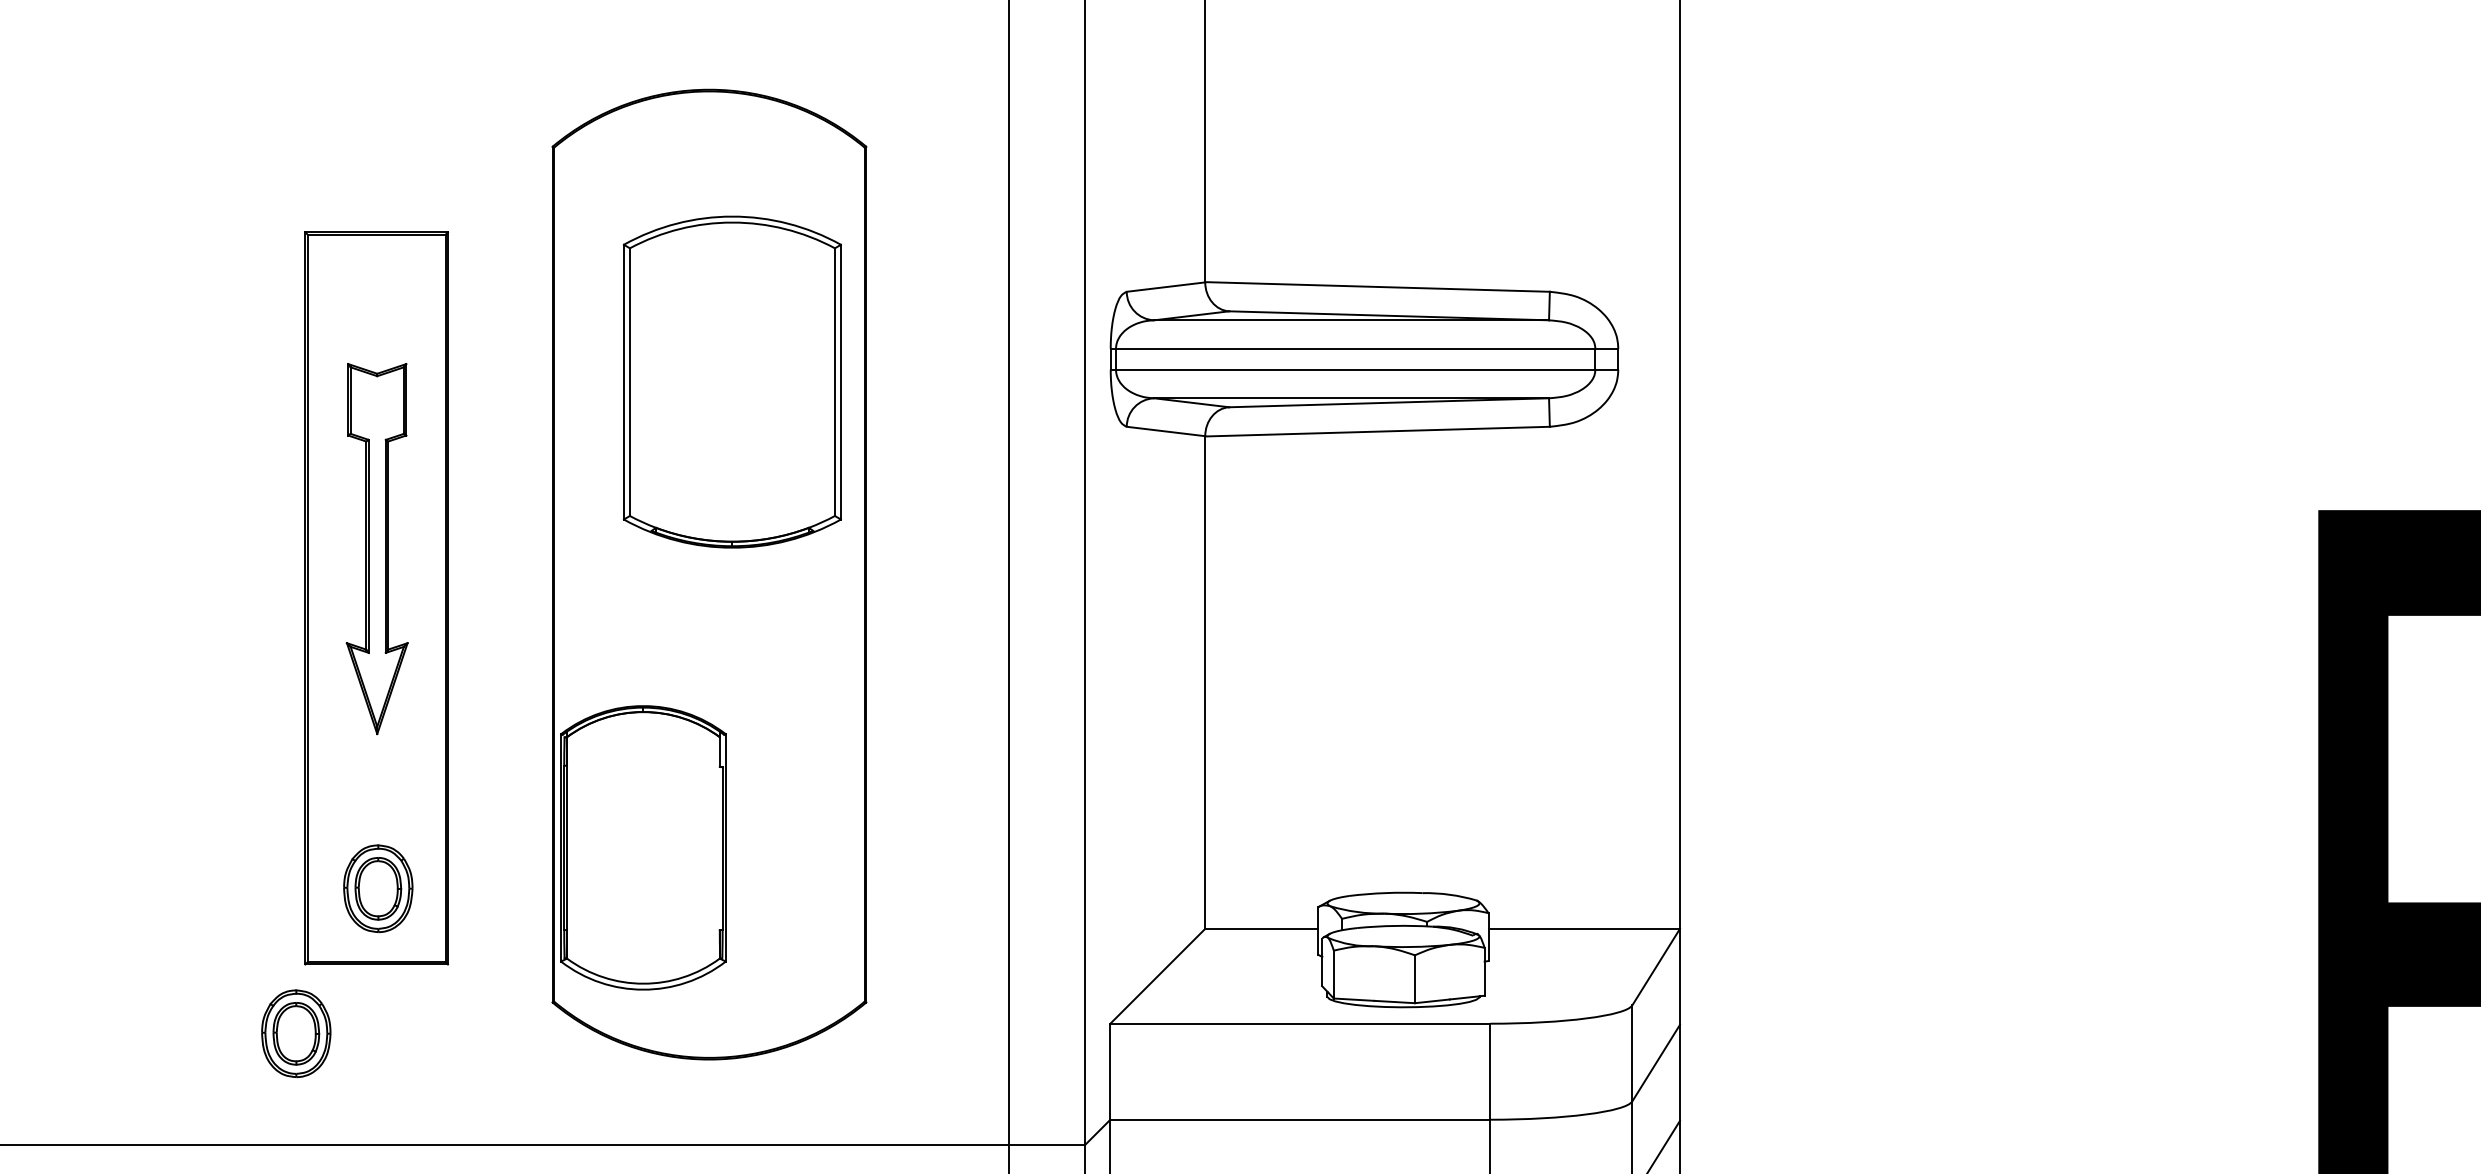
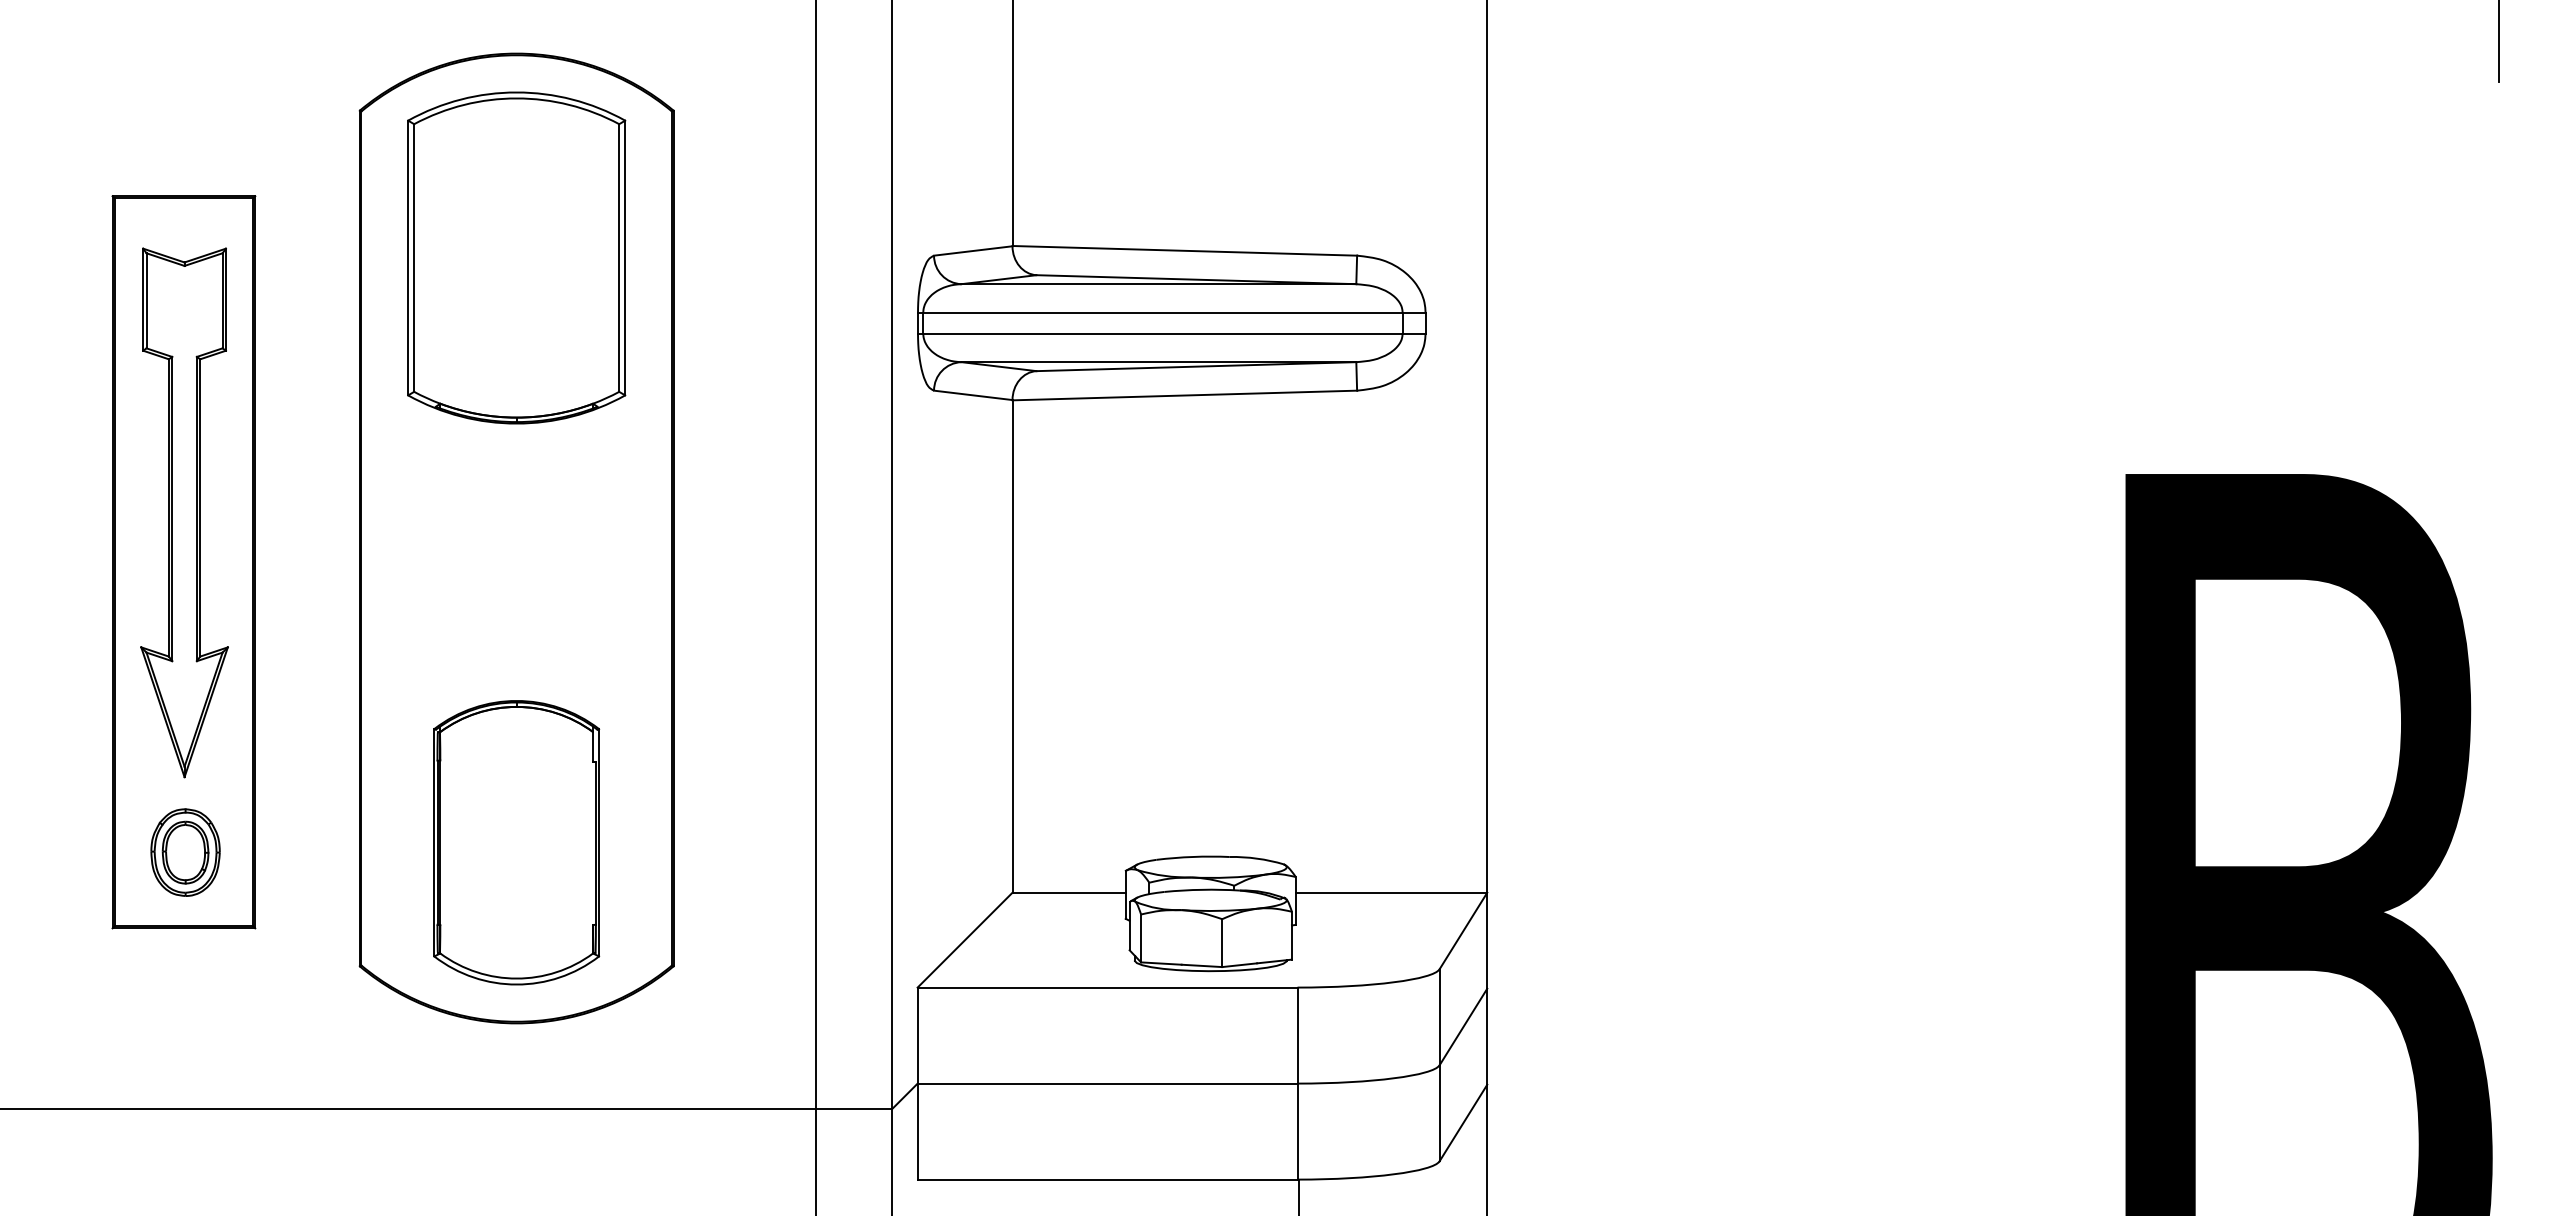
part: (732, 381) -> (516, 257), moved
part: (377, 548) -> (184, 512), size x1.43
part: (643, 847) -> (516, 842), moved
part: (296, 1033) -> (103, 997), removed

